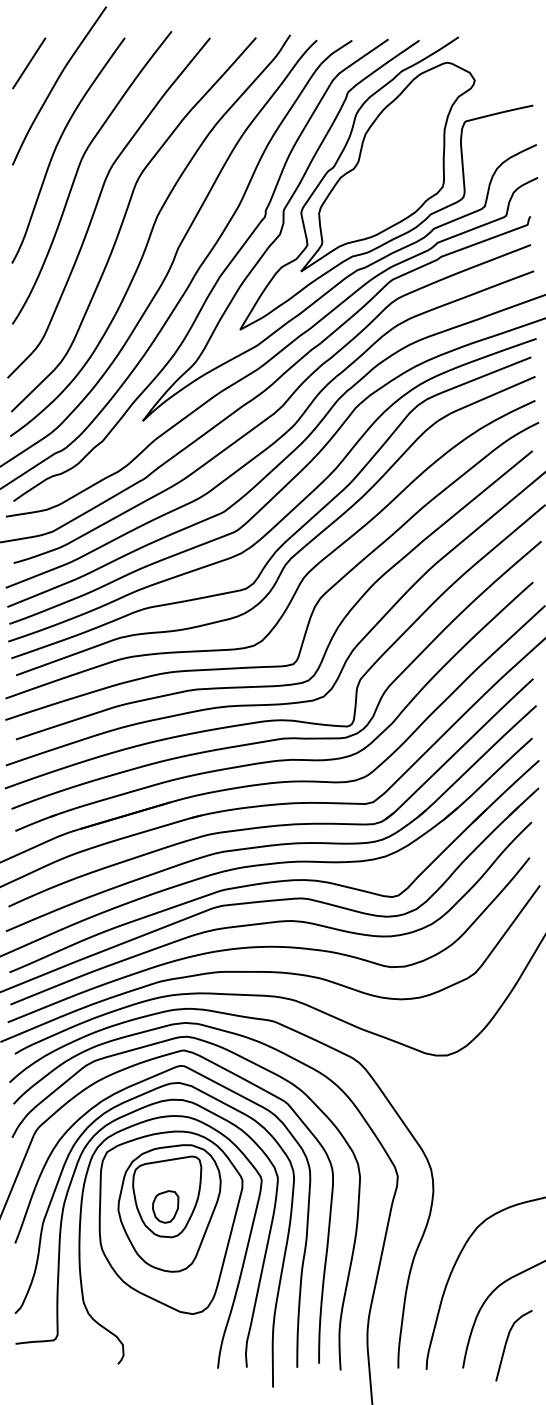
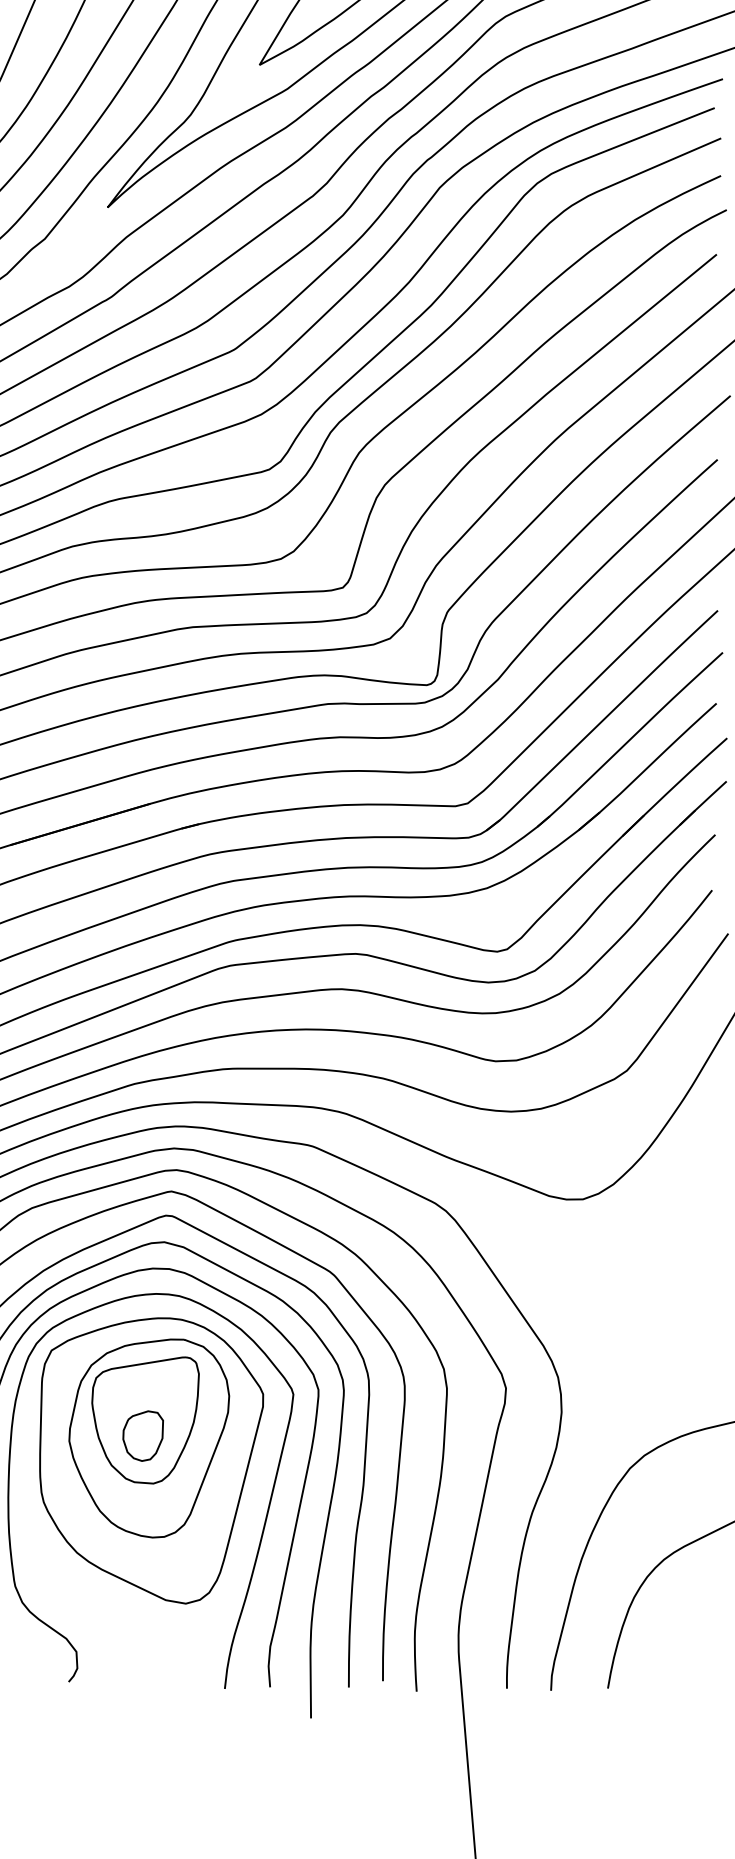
curve: (507, 1342) -> (677, 1648), removed

